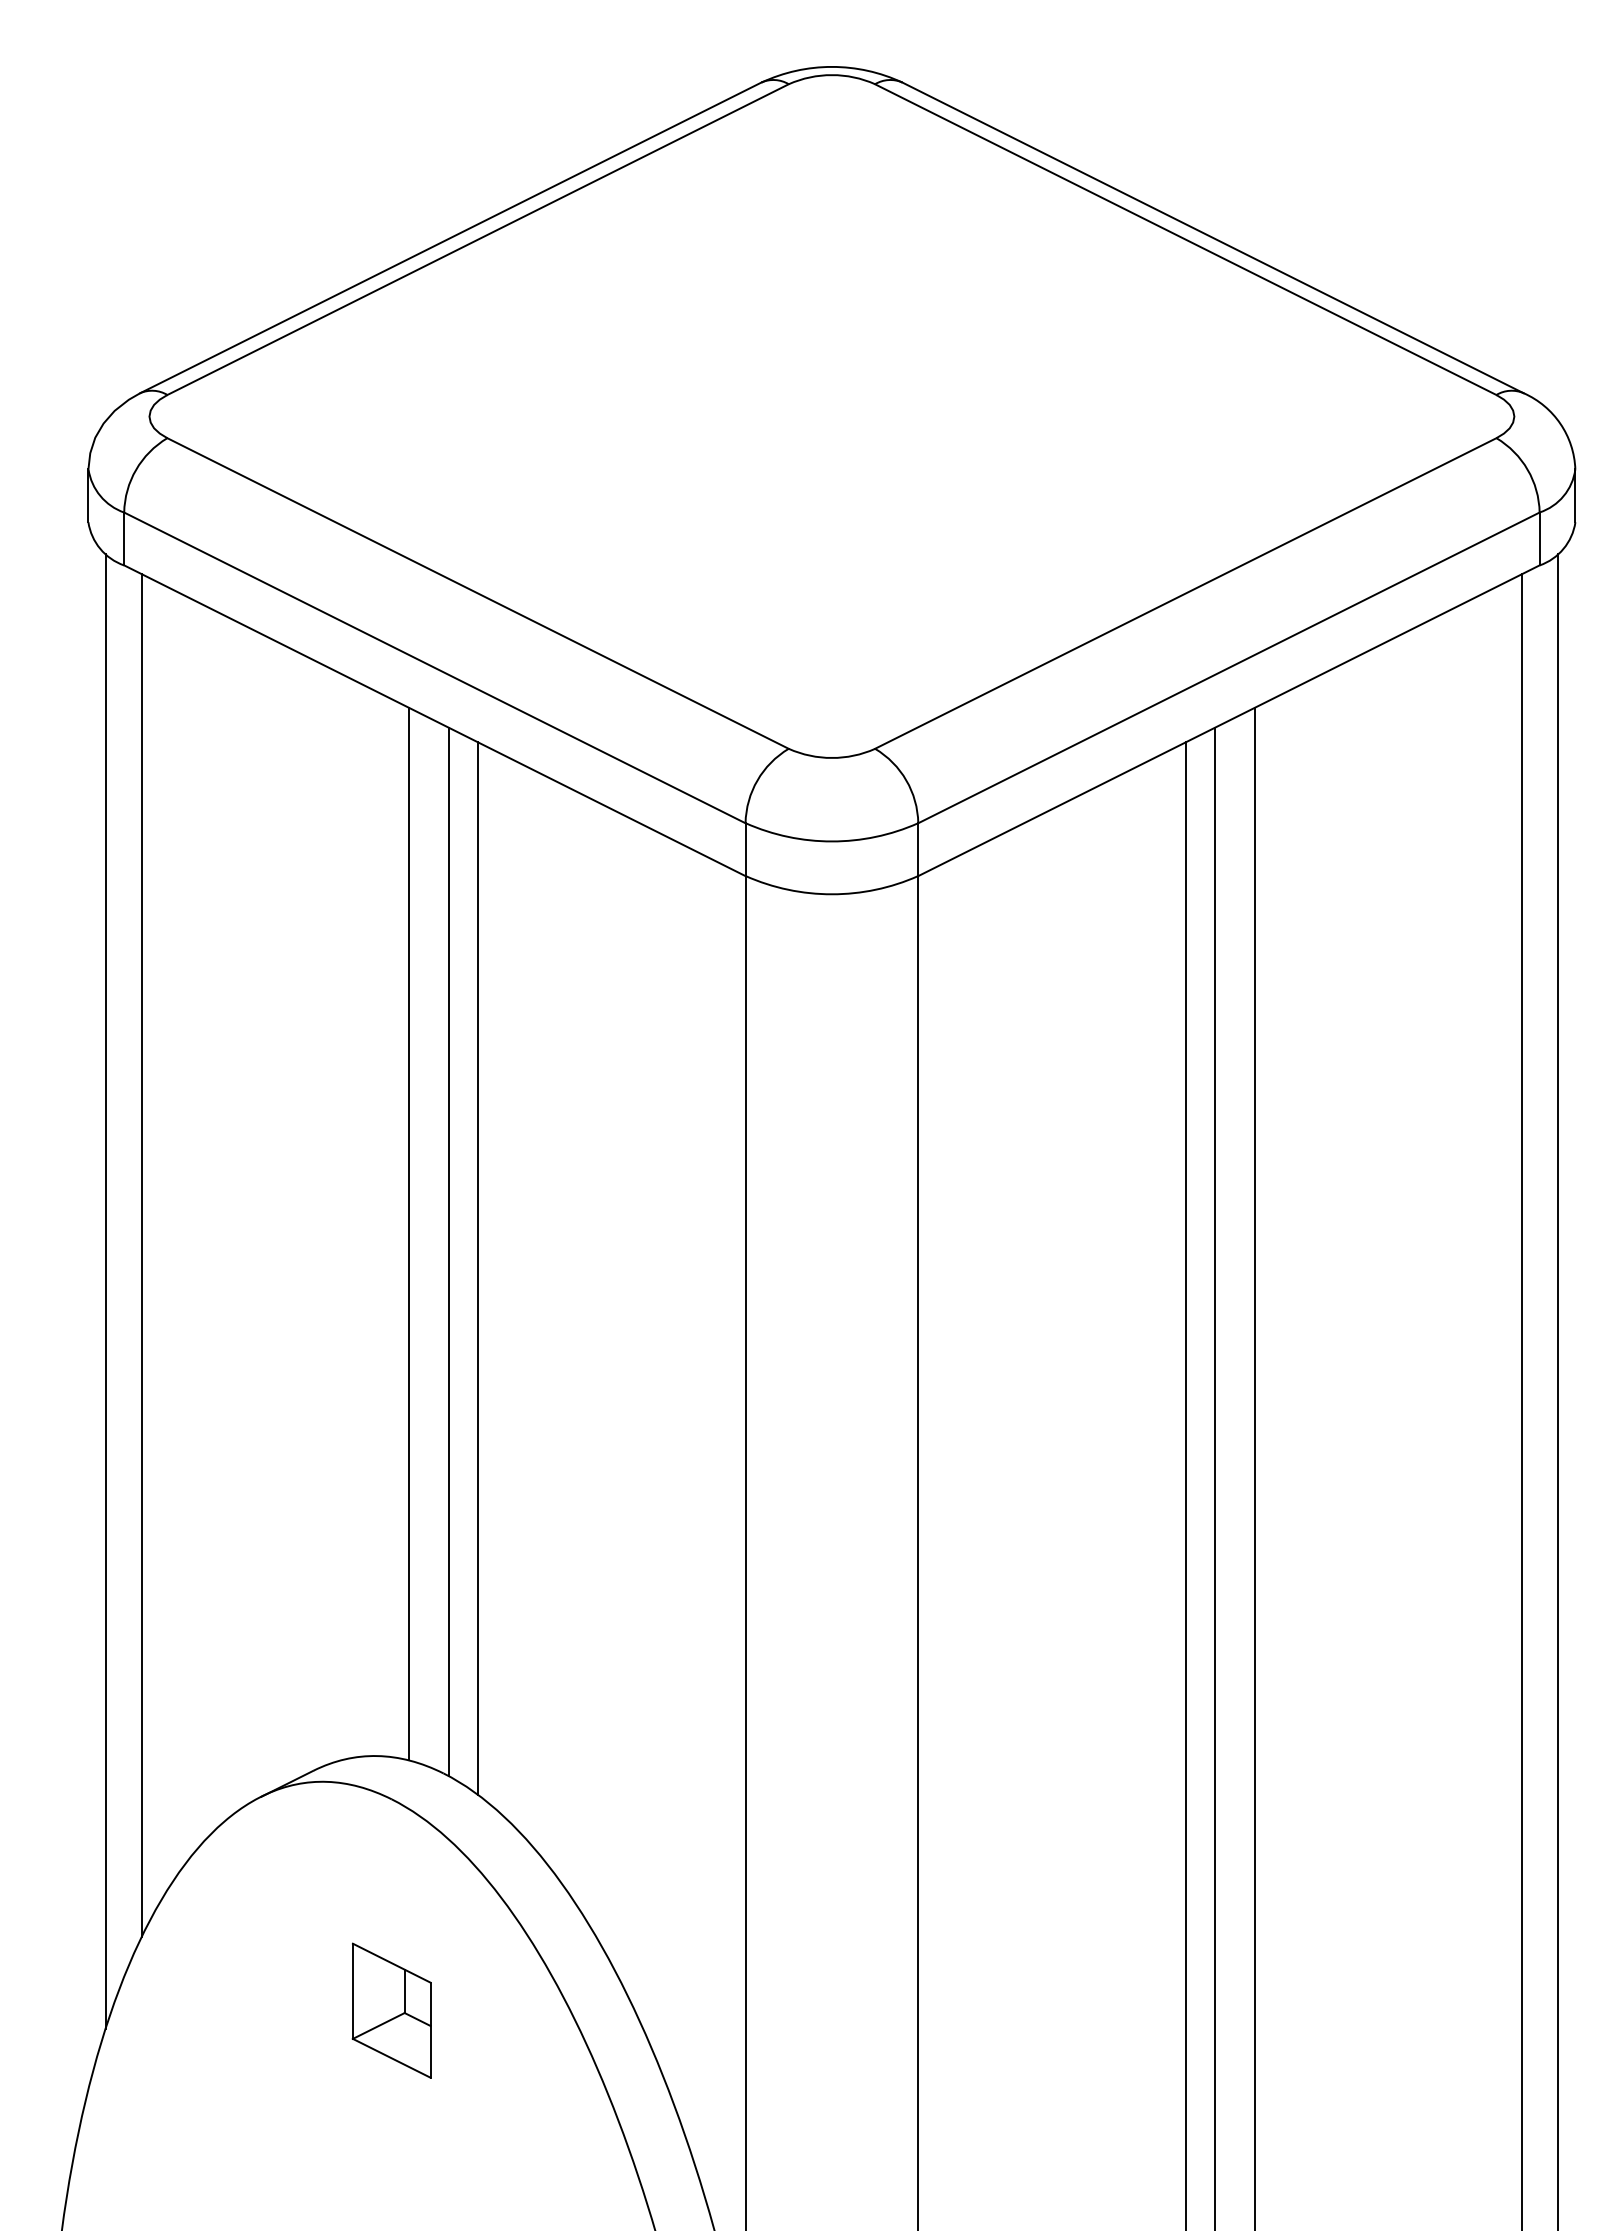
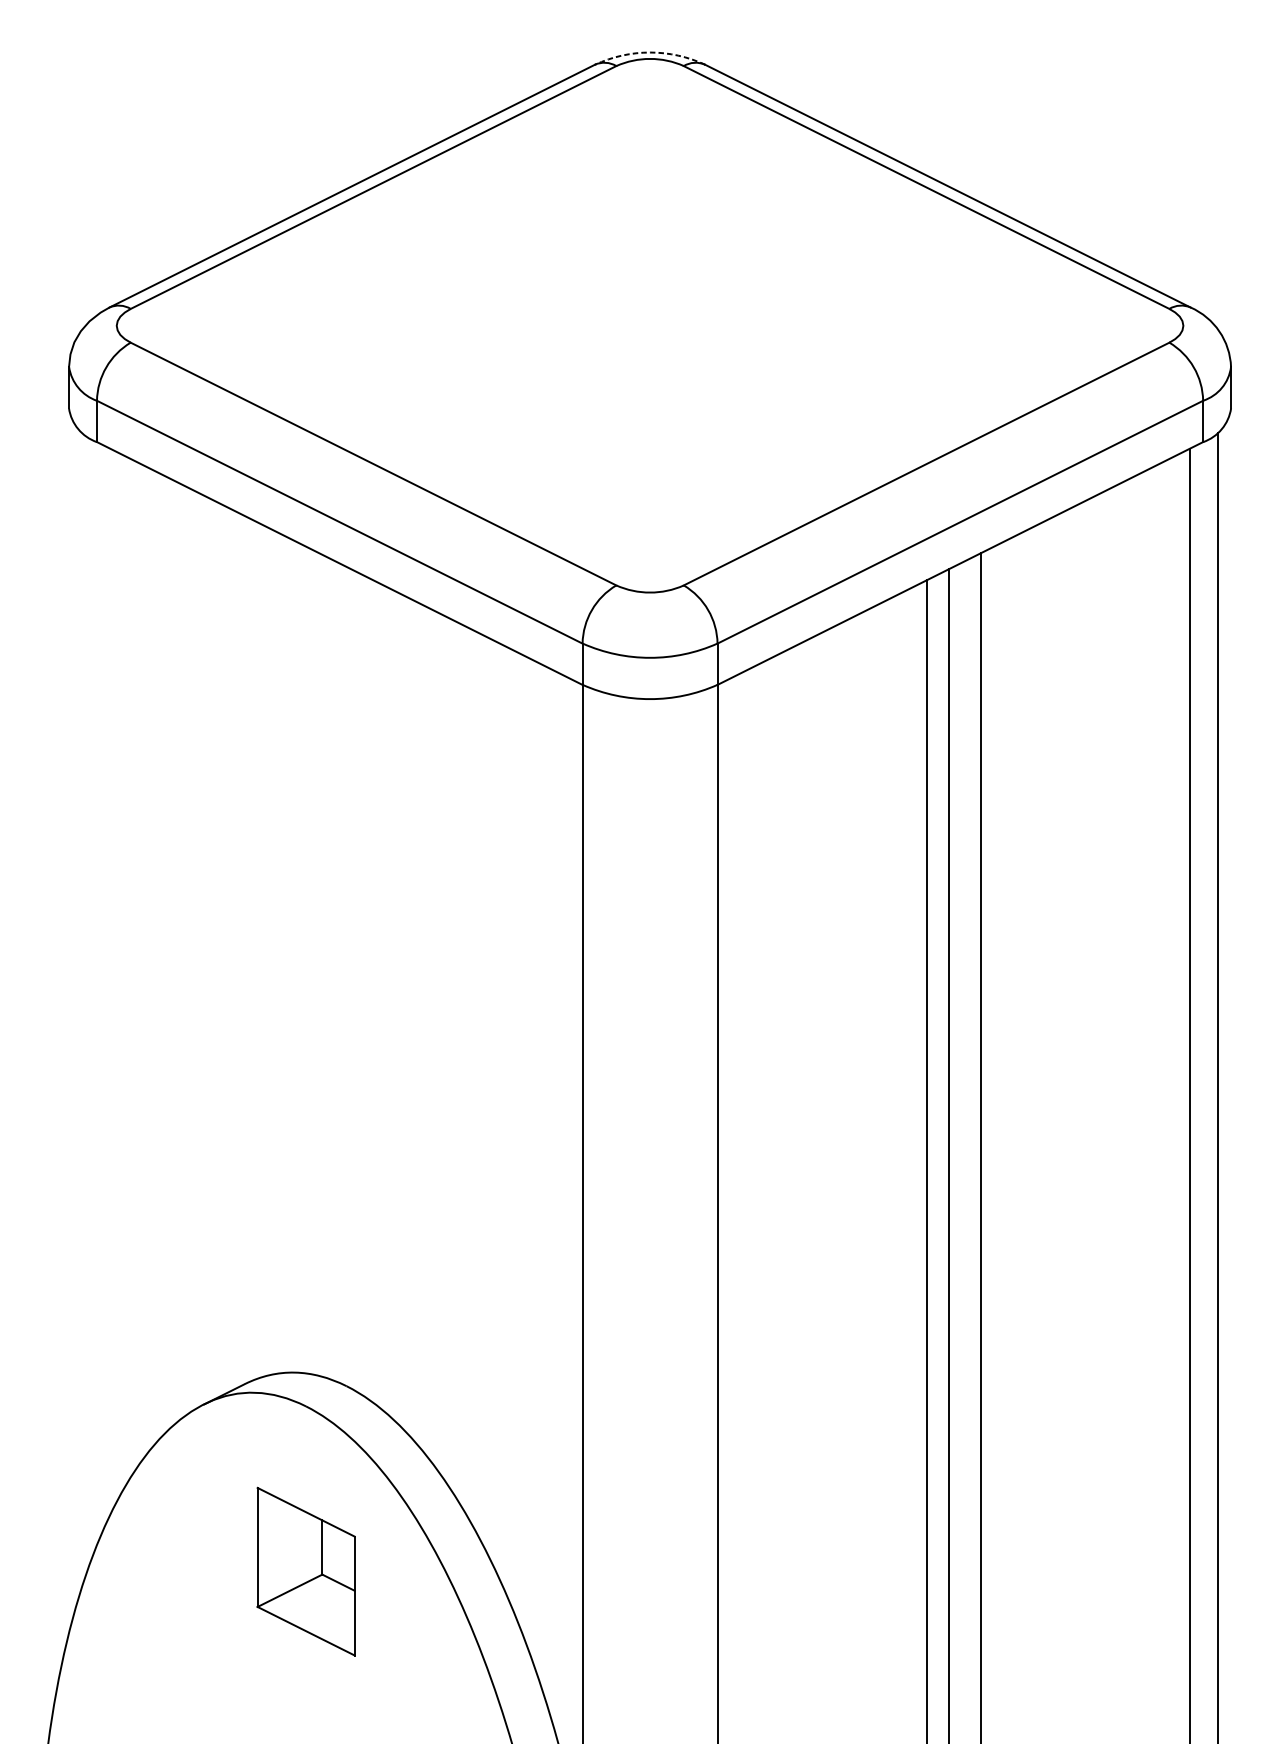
arc: (831, 66) -> (649, 52), solid -> dashed
line: (409, 1233) -> (319, 964), removed
line: (448, 1251) -> (350, 978), removed
line: (141, 1255) -> (110, 981), removed
line: (478, 1268) -> (373, 991), removed
line: (105, 1290) -> (82, 1008), removed
part: (391, 2010) -> (305, 1571), size x1.6

